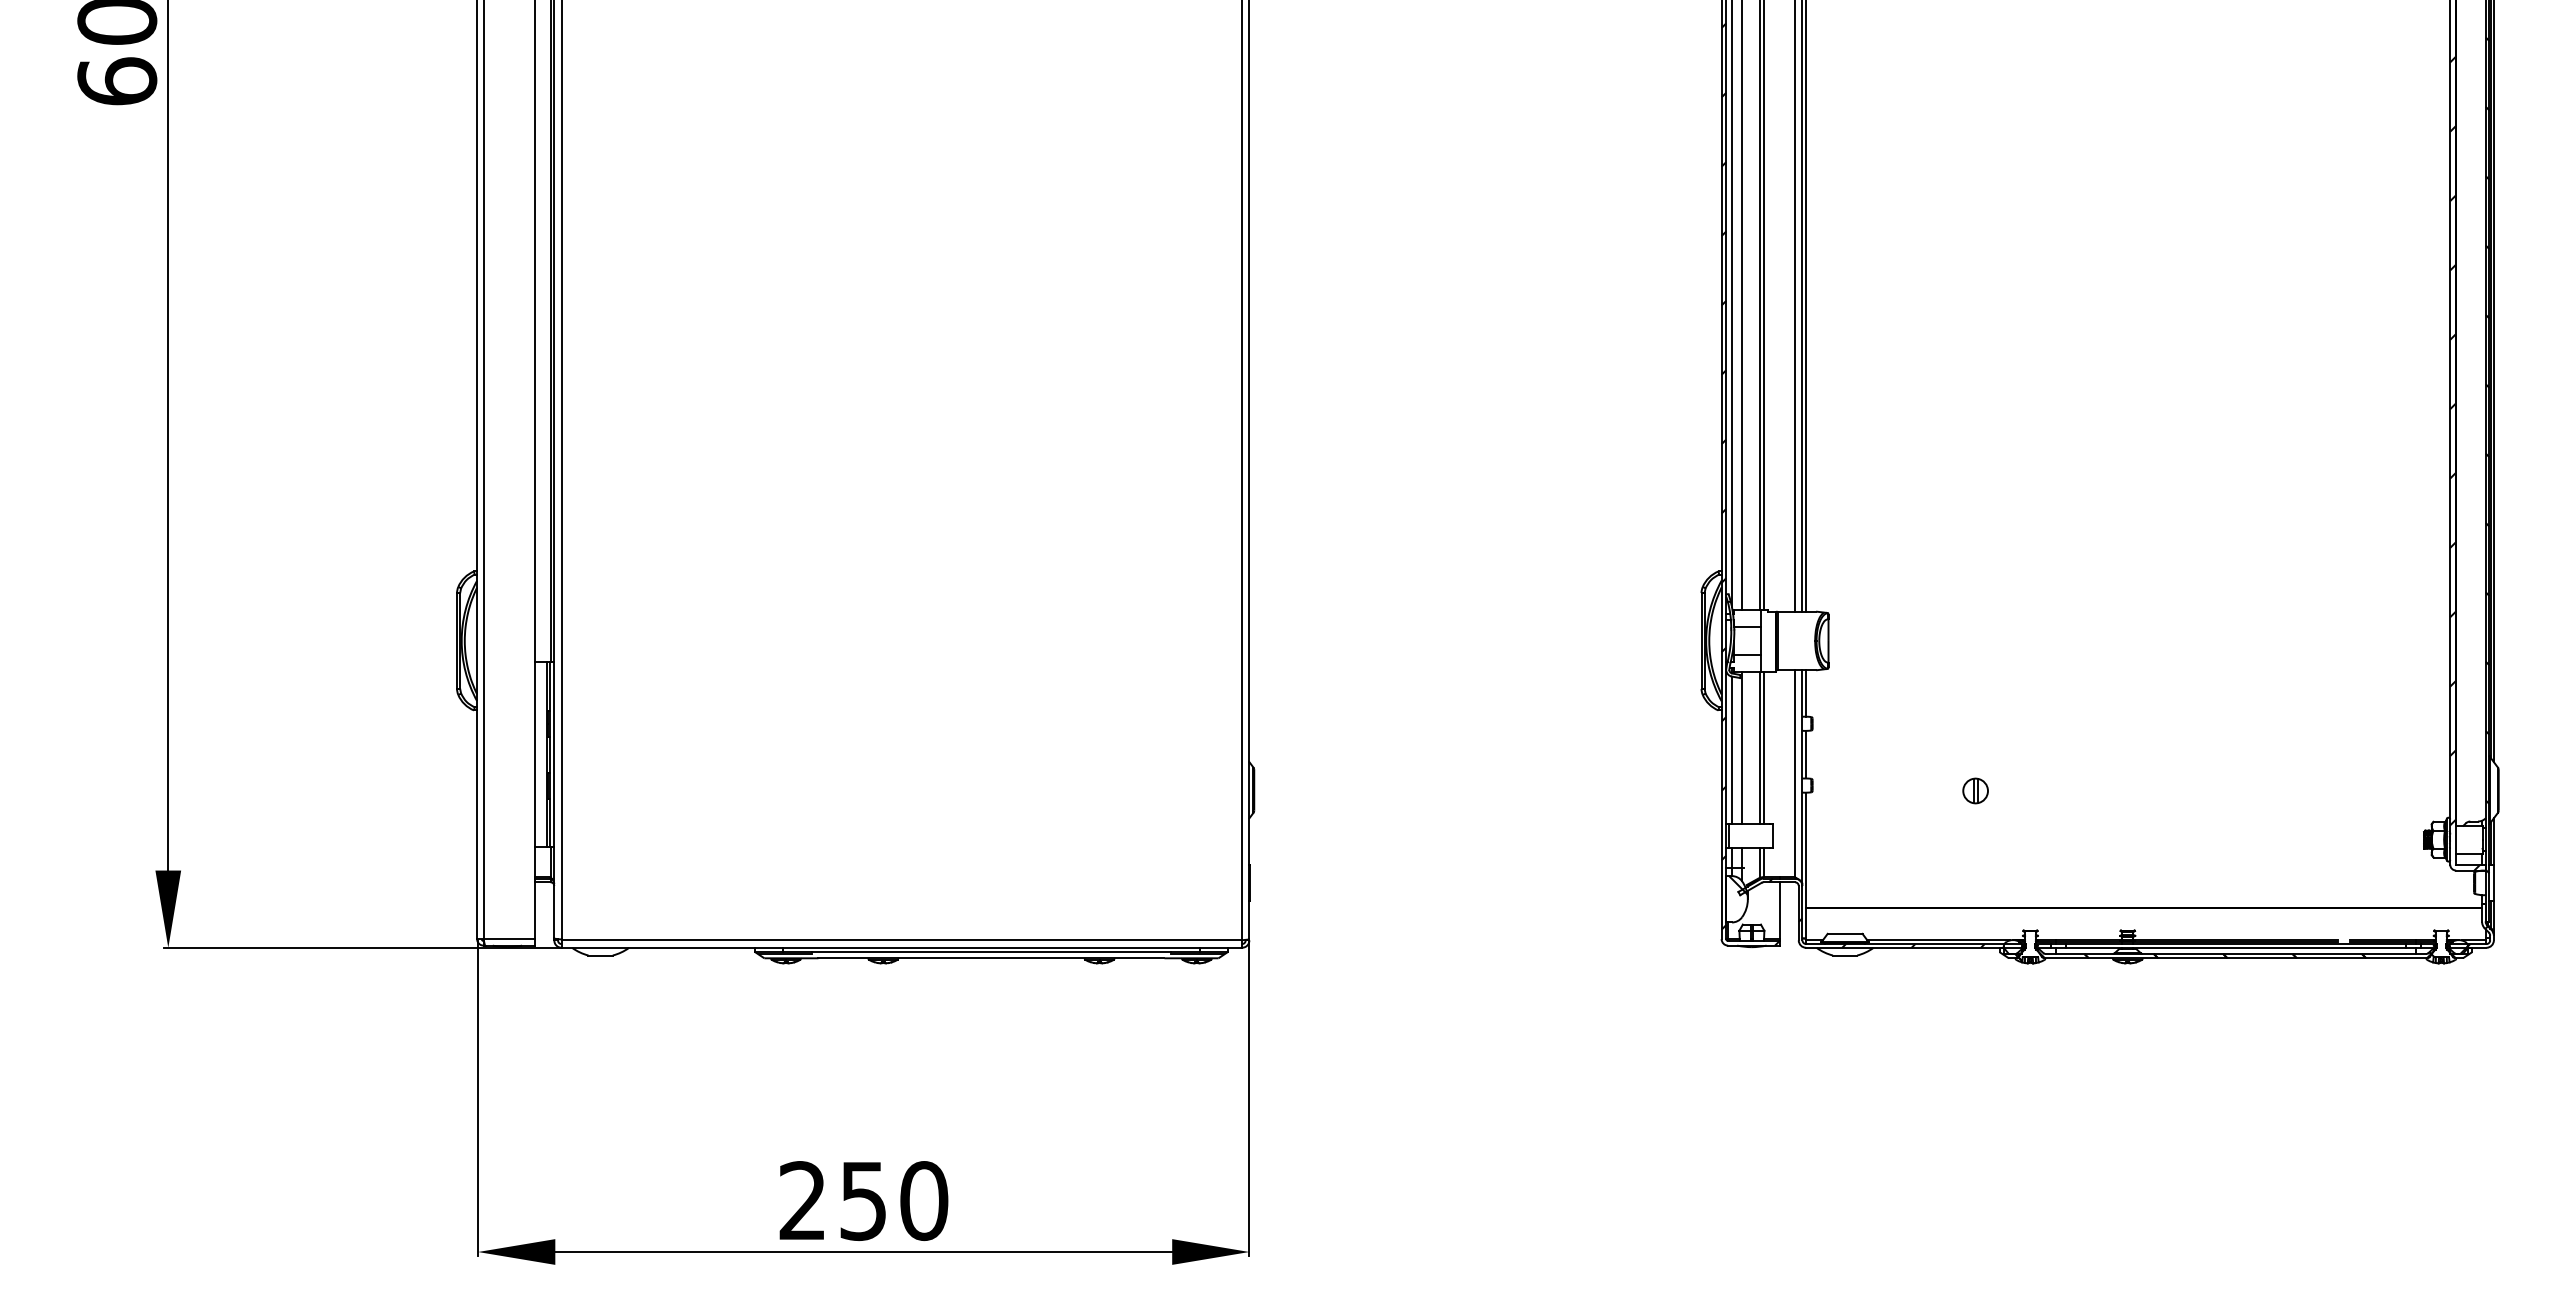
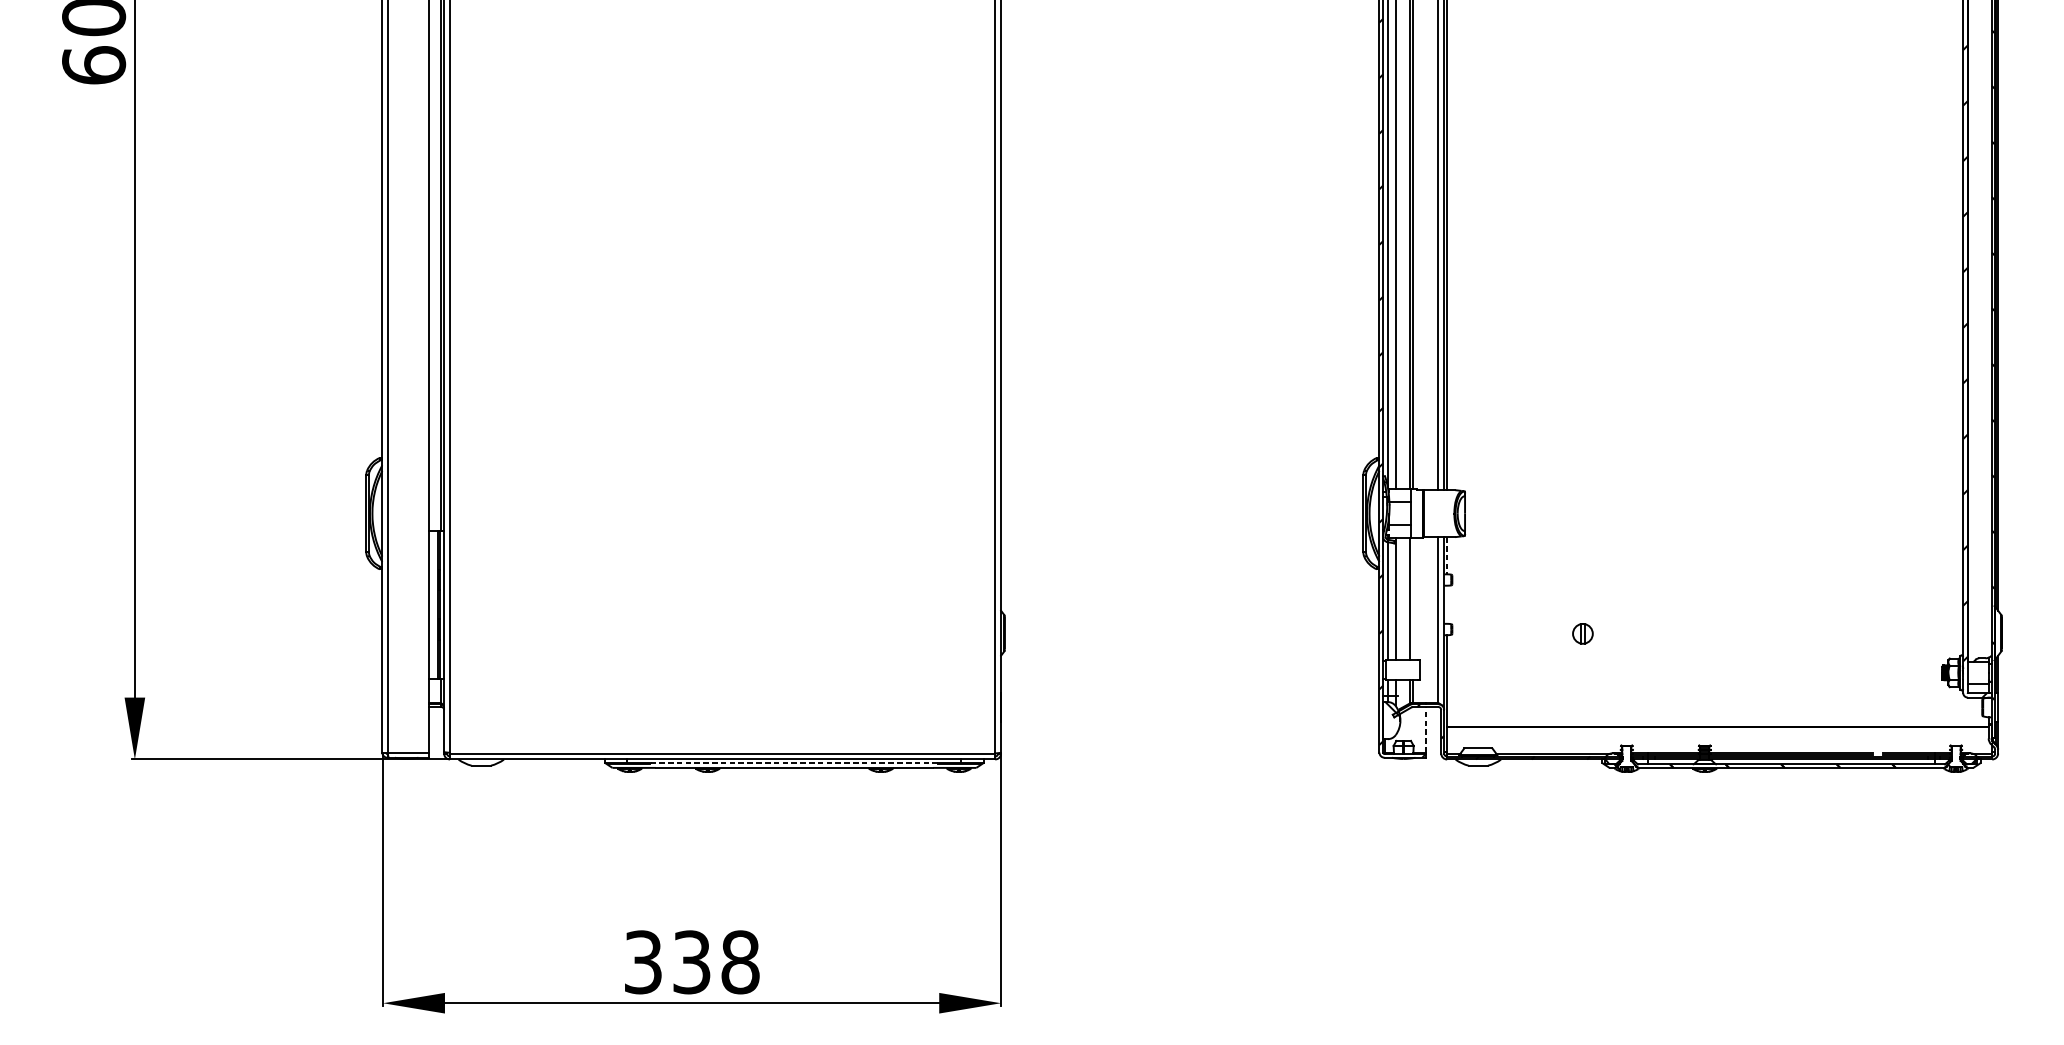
line: (1806, 693) -> (1447, 555), solid -> dashed
line: (1763, 747) -> (1412, 599), removed
line: (1806, 754) -> (1447, 604), removed
line: (1779, 910) -> (1425, 729), solid -> dashed
line: (990, 952) -> (793, 763), solid -> dashed
text: (863, 1201) -> (691, 962), 250 -> 338

